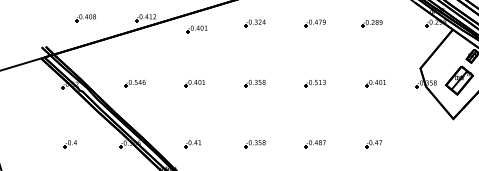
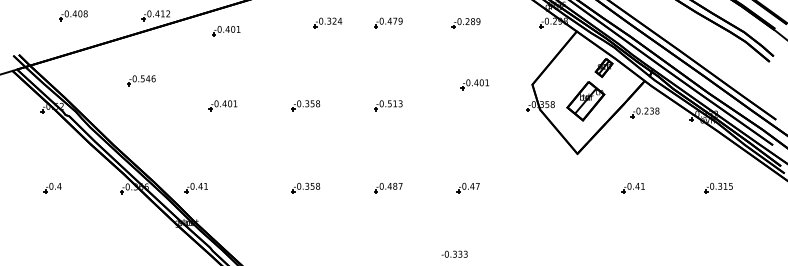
part: (254, 23) -> (327, 22), moved
part: (135, 83) -> (141, 80), moved
part: (375, 83) -> (474, 84), moved
part: (192, 143) -> (195, 187), moved

